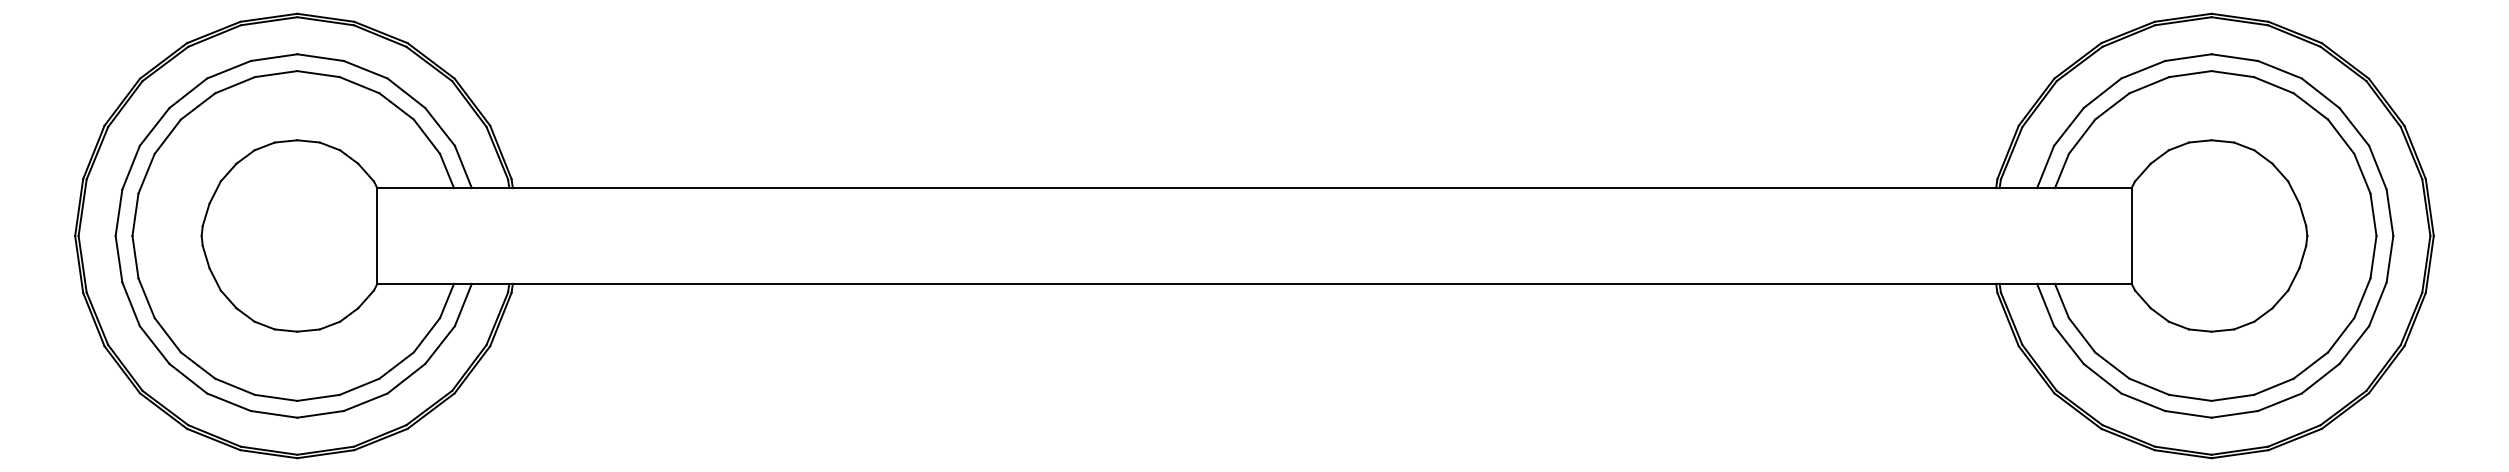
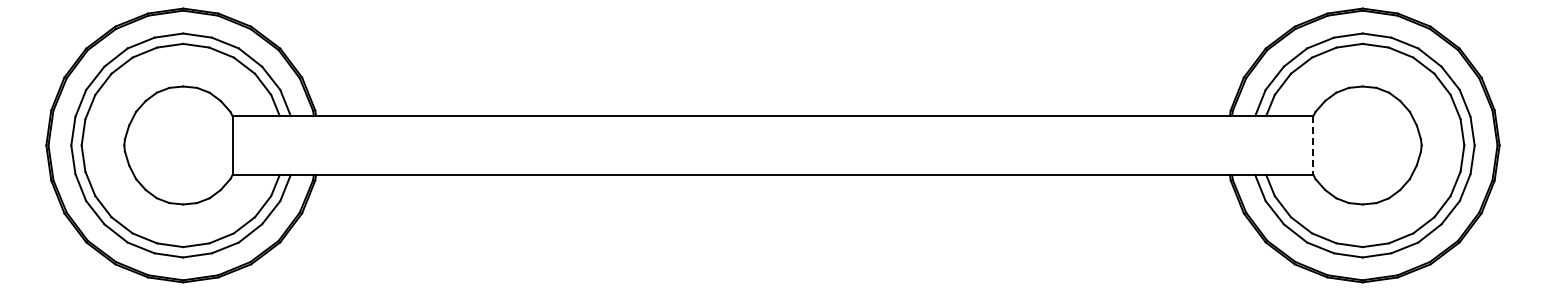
line: (2131, 236) -> (1313, 145), solid -> dashed

